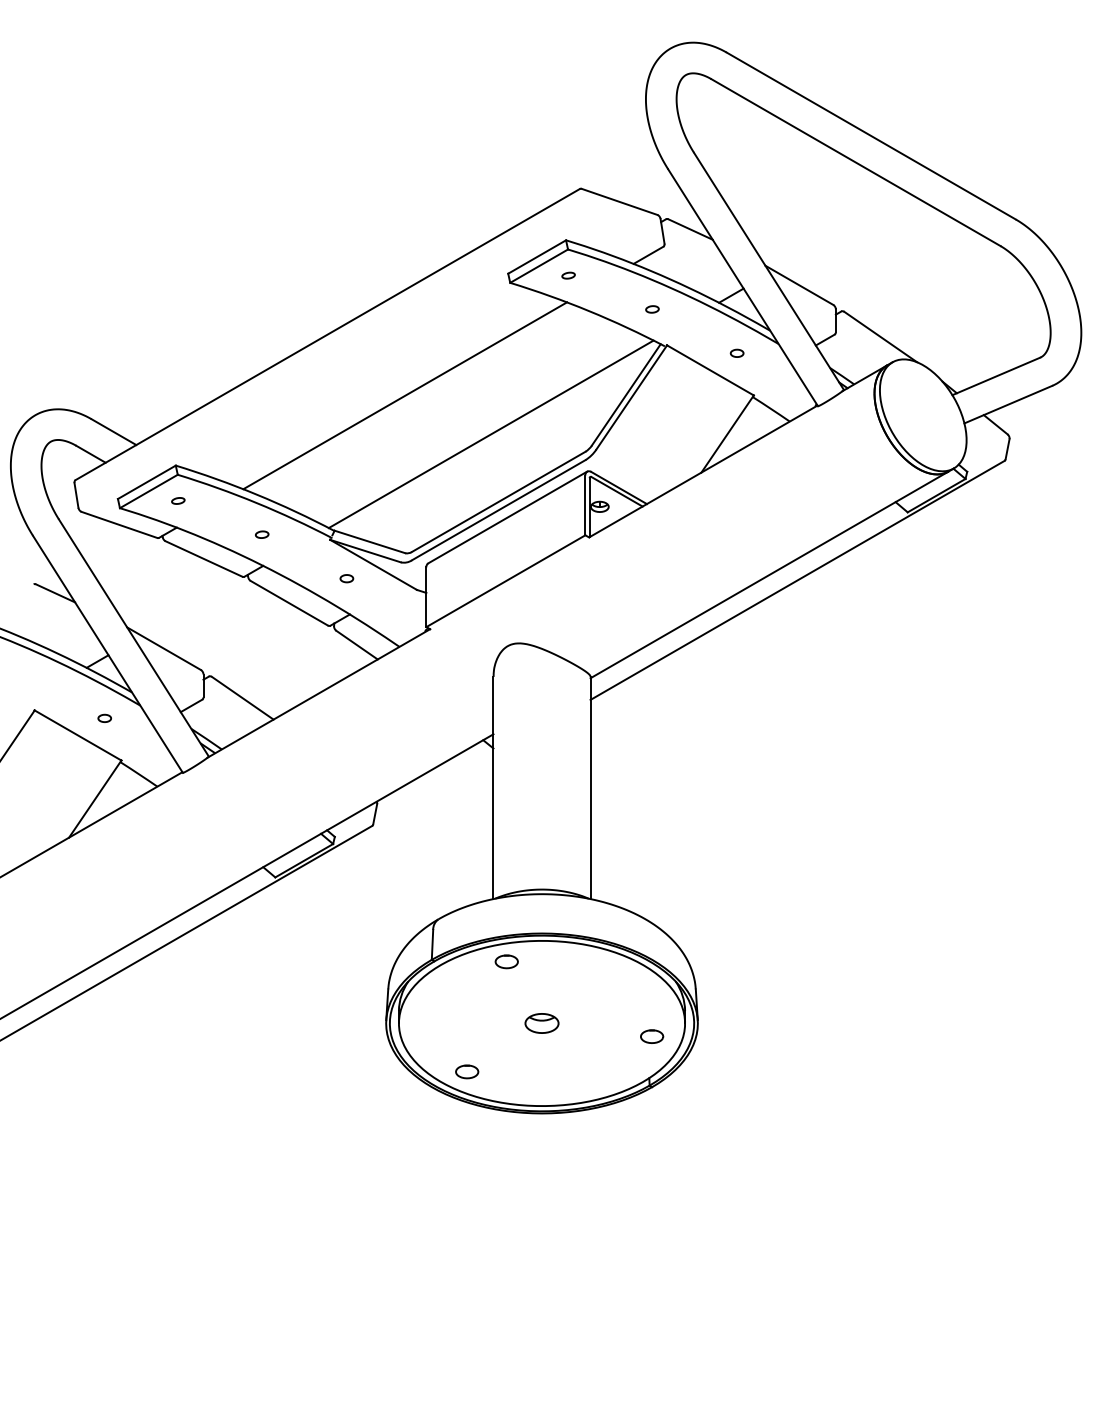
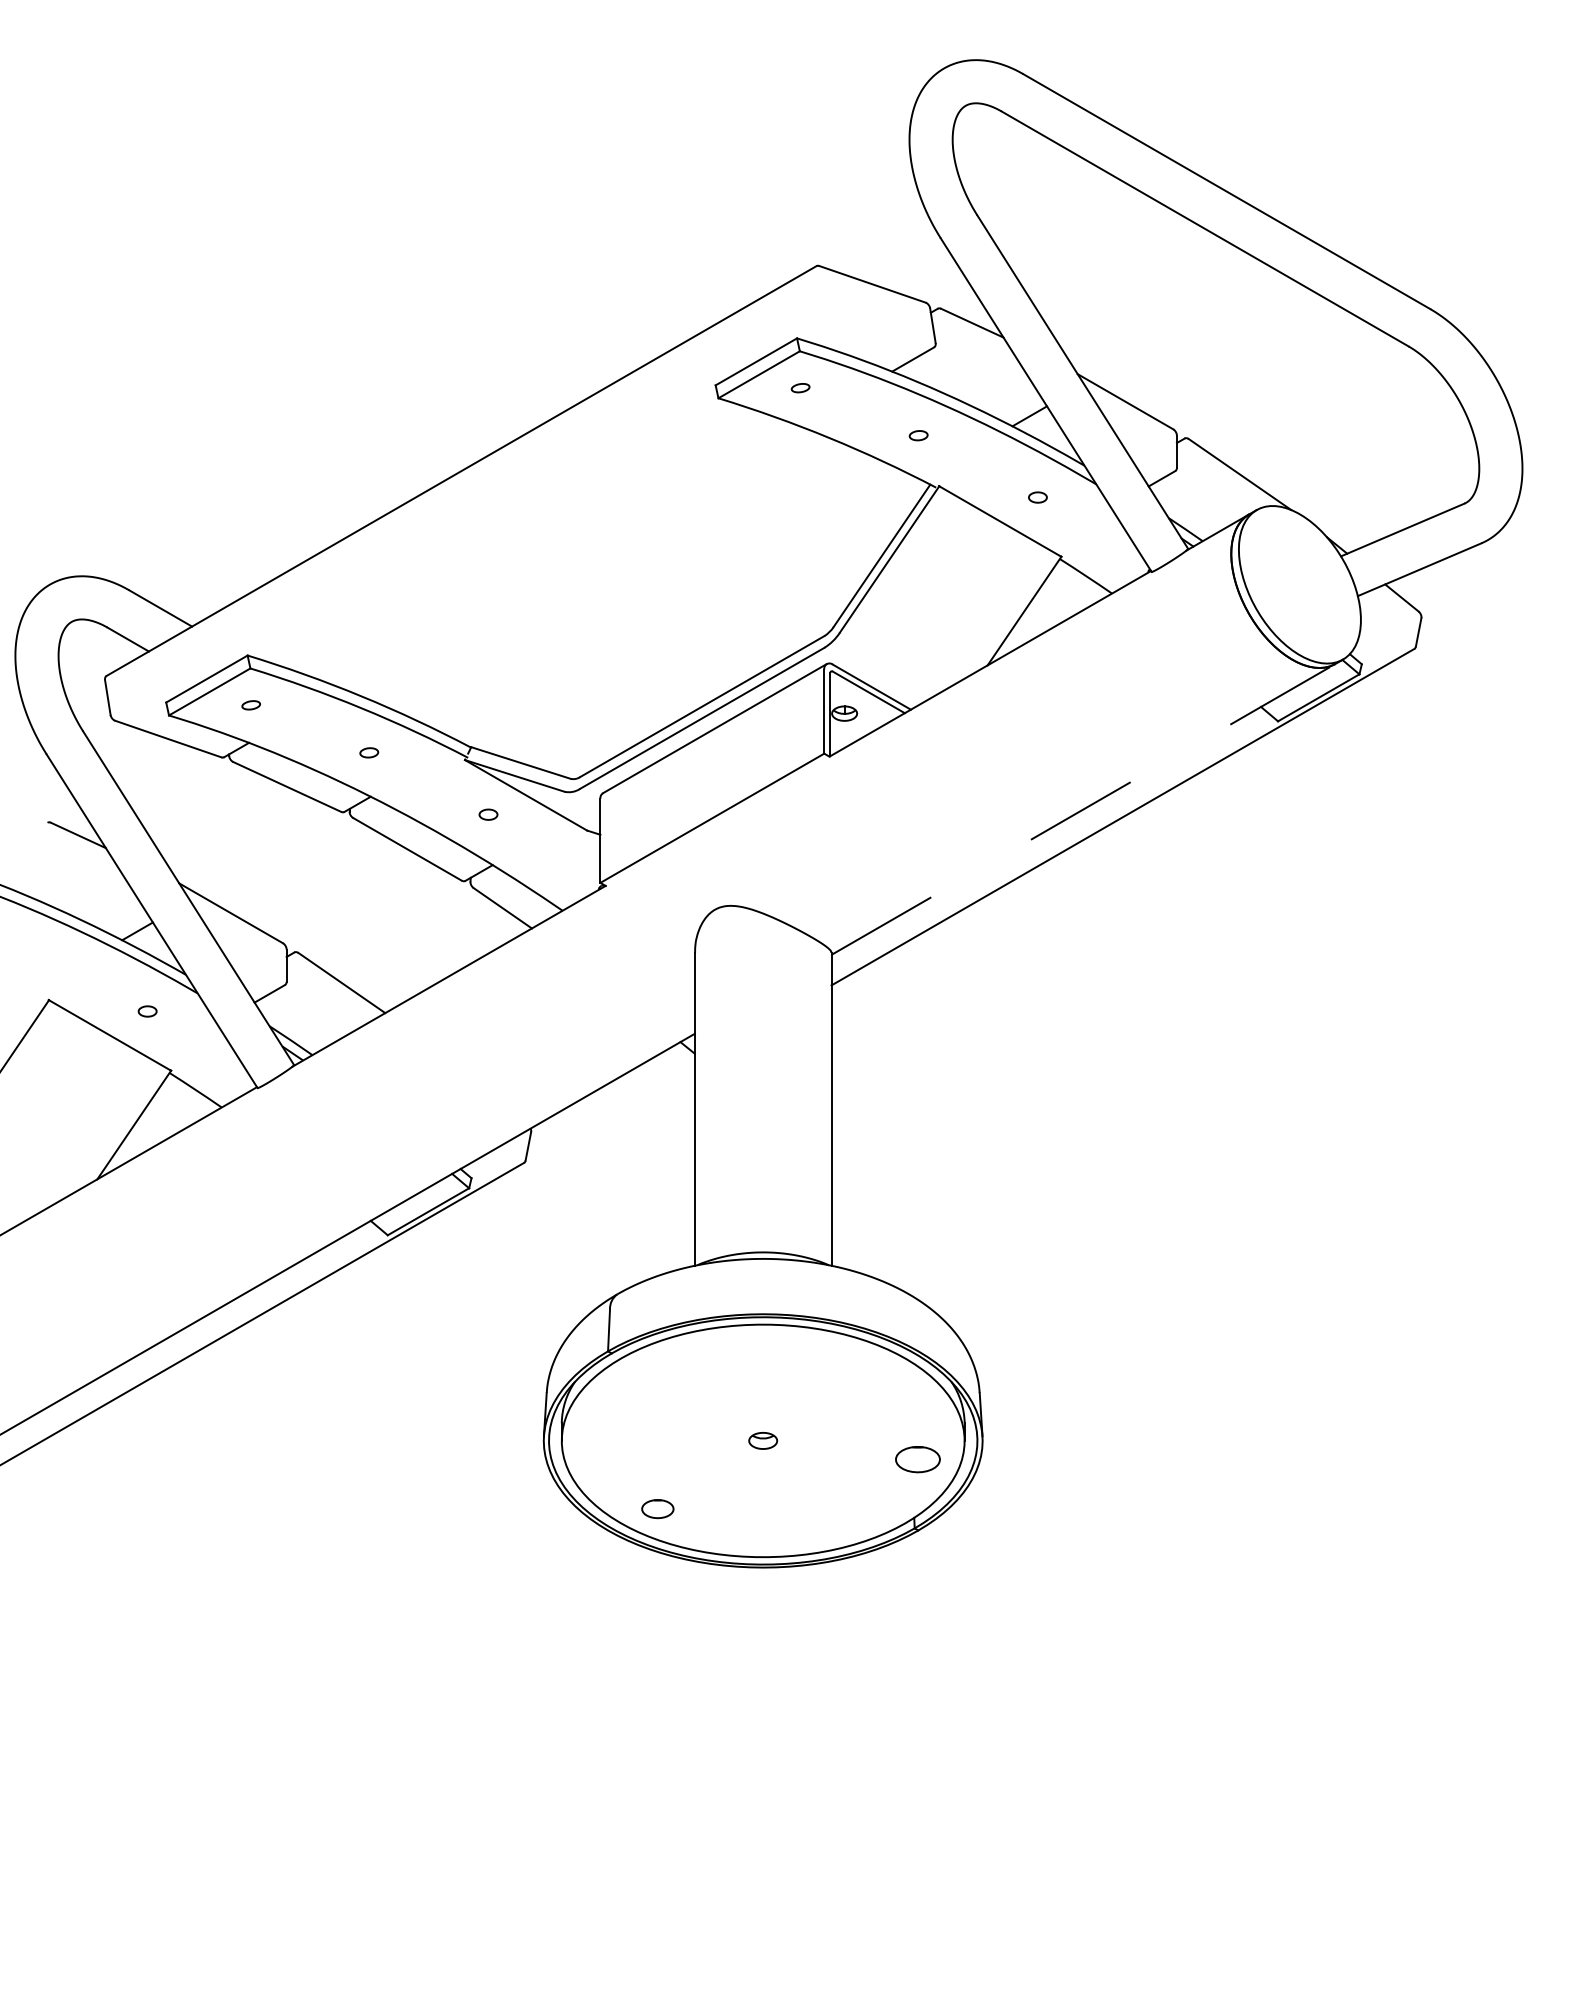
line: (405, 395) -> (571, 556), removed
line: (490, 434) -> (690, 611), removed
line: (769, 574) -> (1083, 808), solid -> dashed
part: (506, 961) -> (713, 1353), removed
part: (541, 1023) -> (762, 1440), size x0.6
part: (652, 1036) -> (918, 1459), size x1.4

